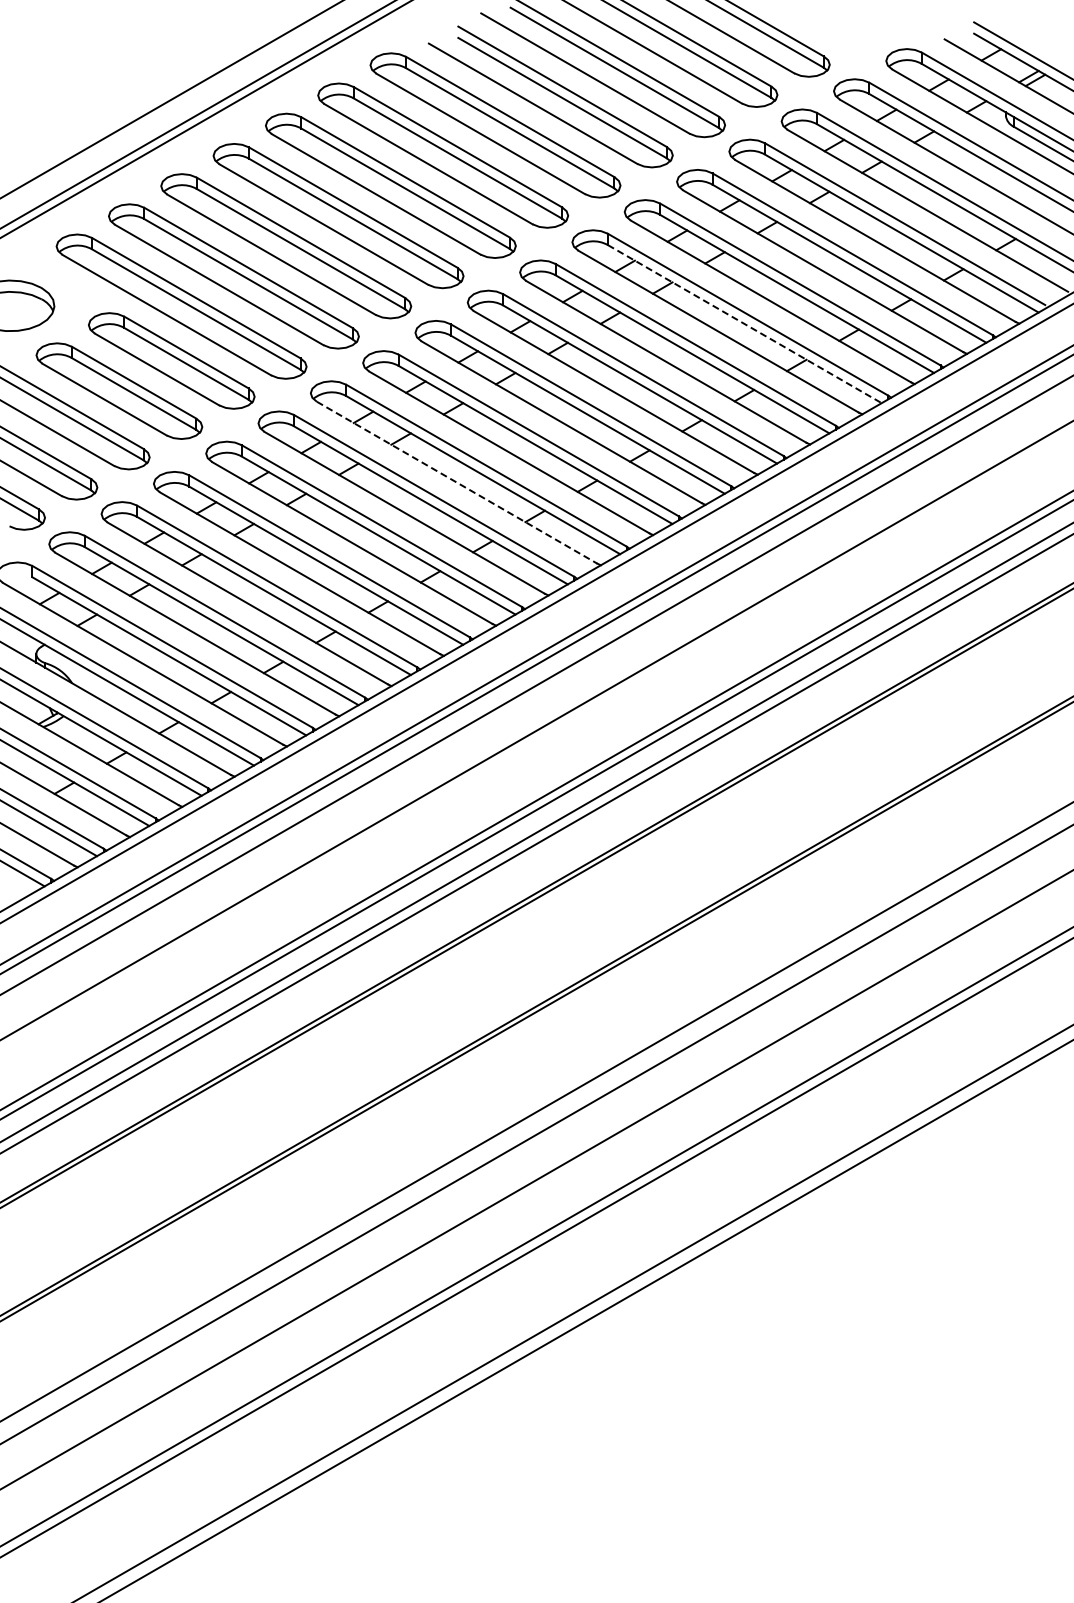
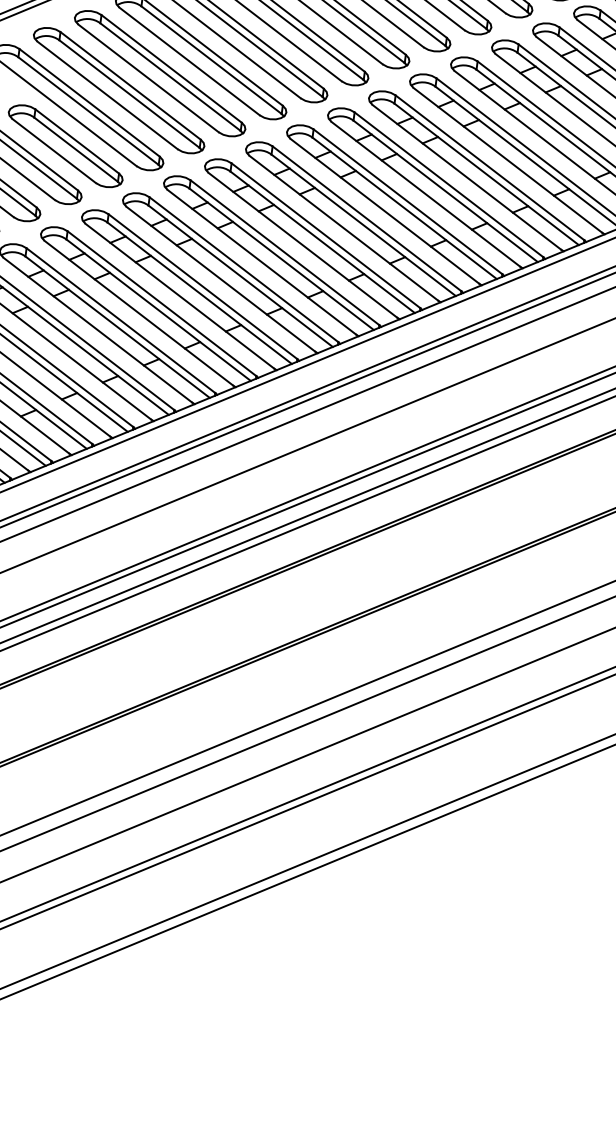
line: (745, 324) -> (487, 174), dashed -> solid
line: (457, 482) -> (262, 262), dashed -> solid

